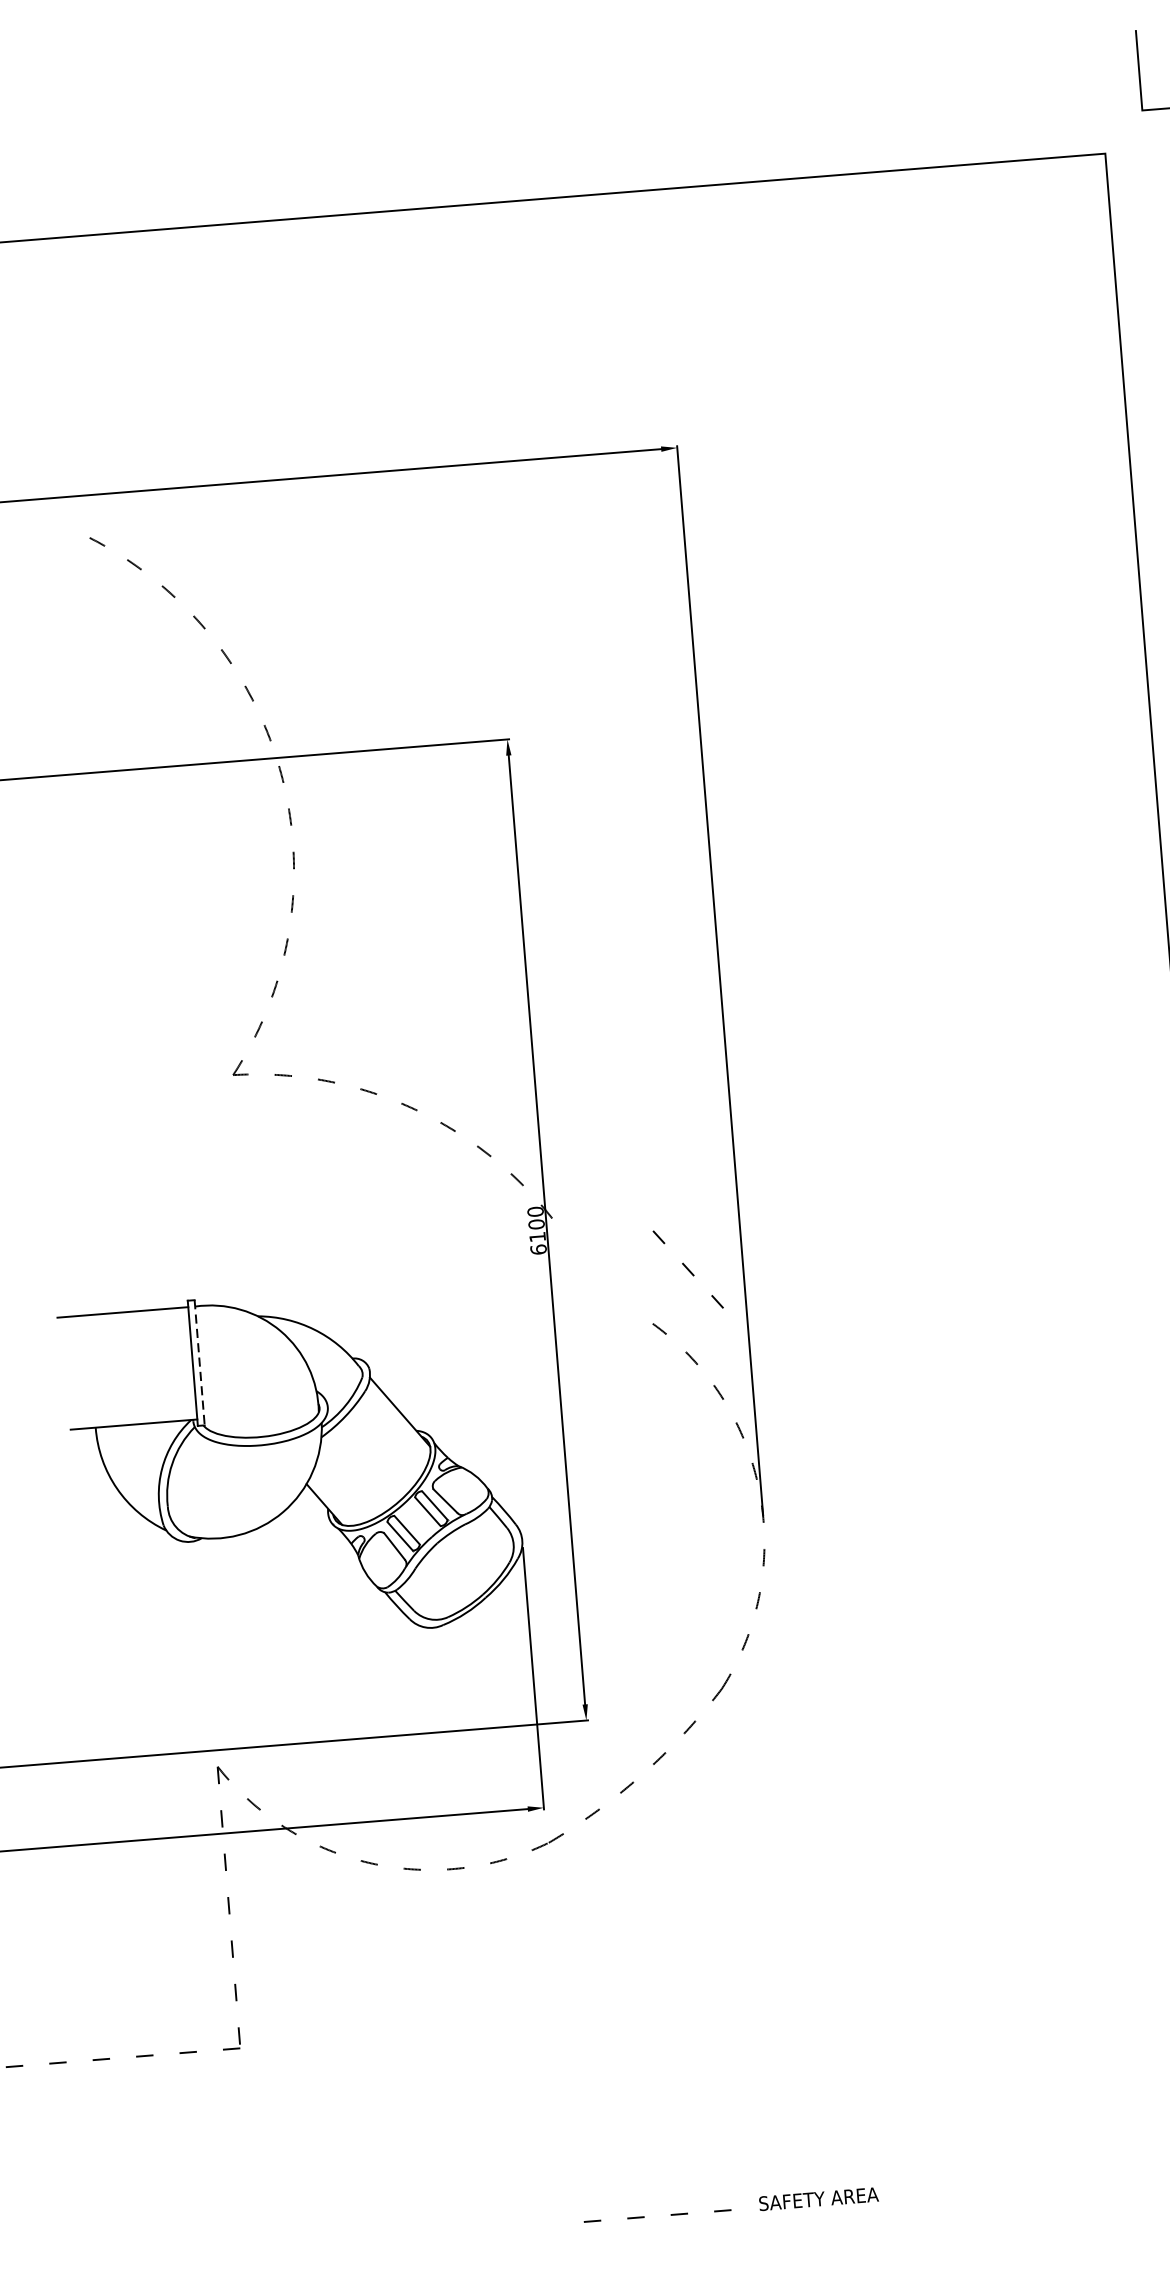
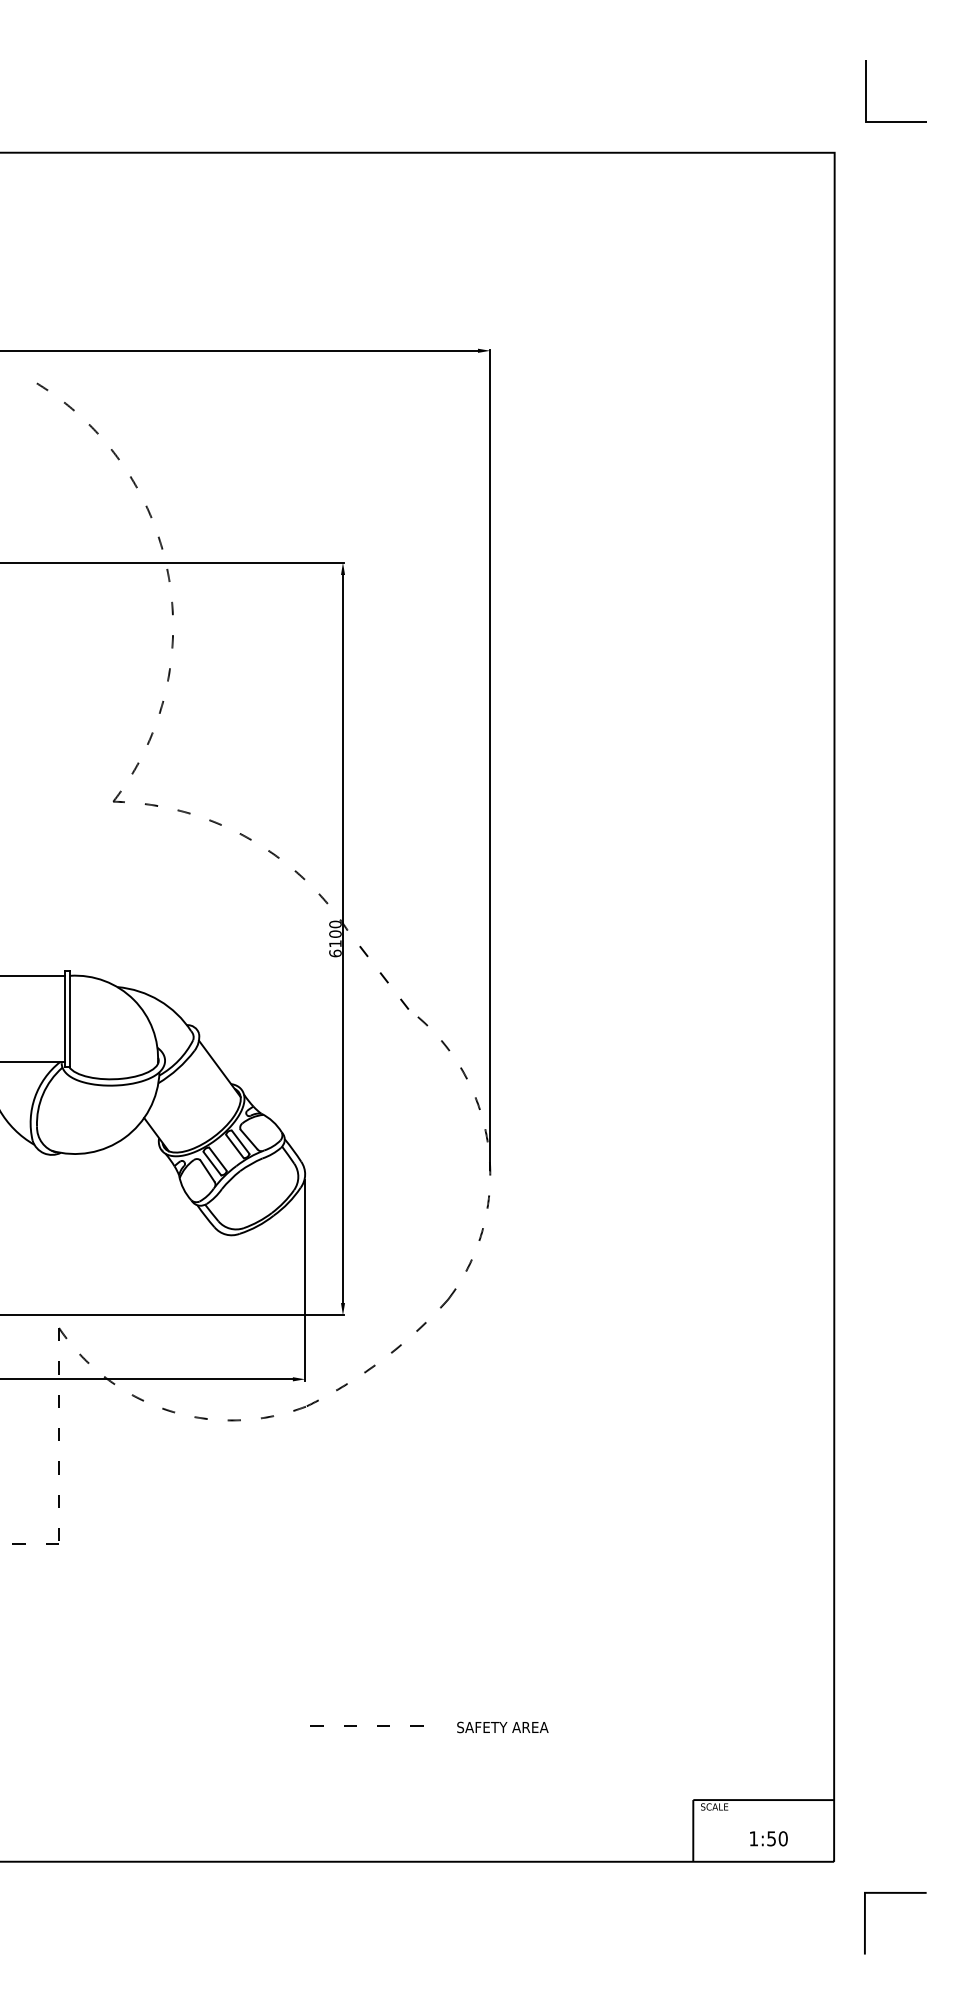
line: (688, 1269) -> (384, 977), moved
line: (200, 1363) -> (70, 1019), dashed -> solid
text: (818, 2199) -> (502, 1727), moved
line: (643, 2215) -> (356, 1725), moved

